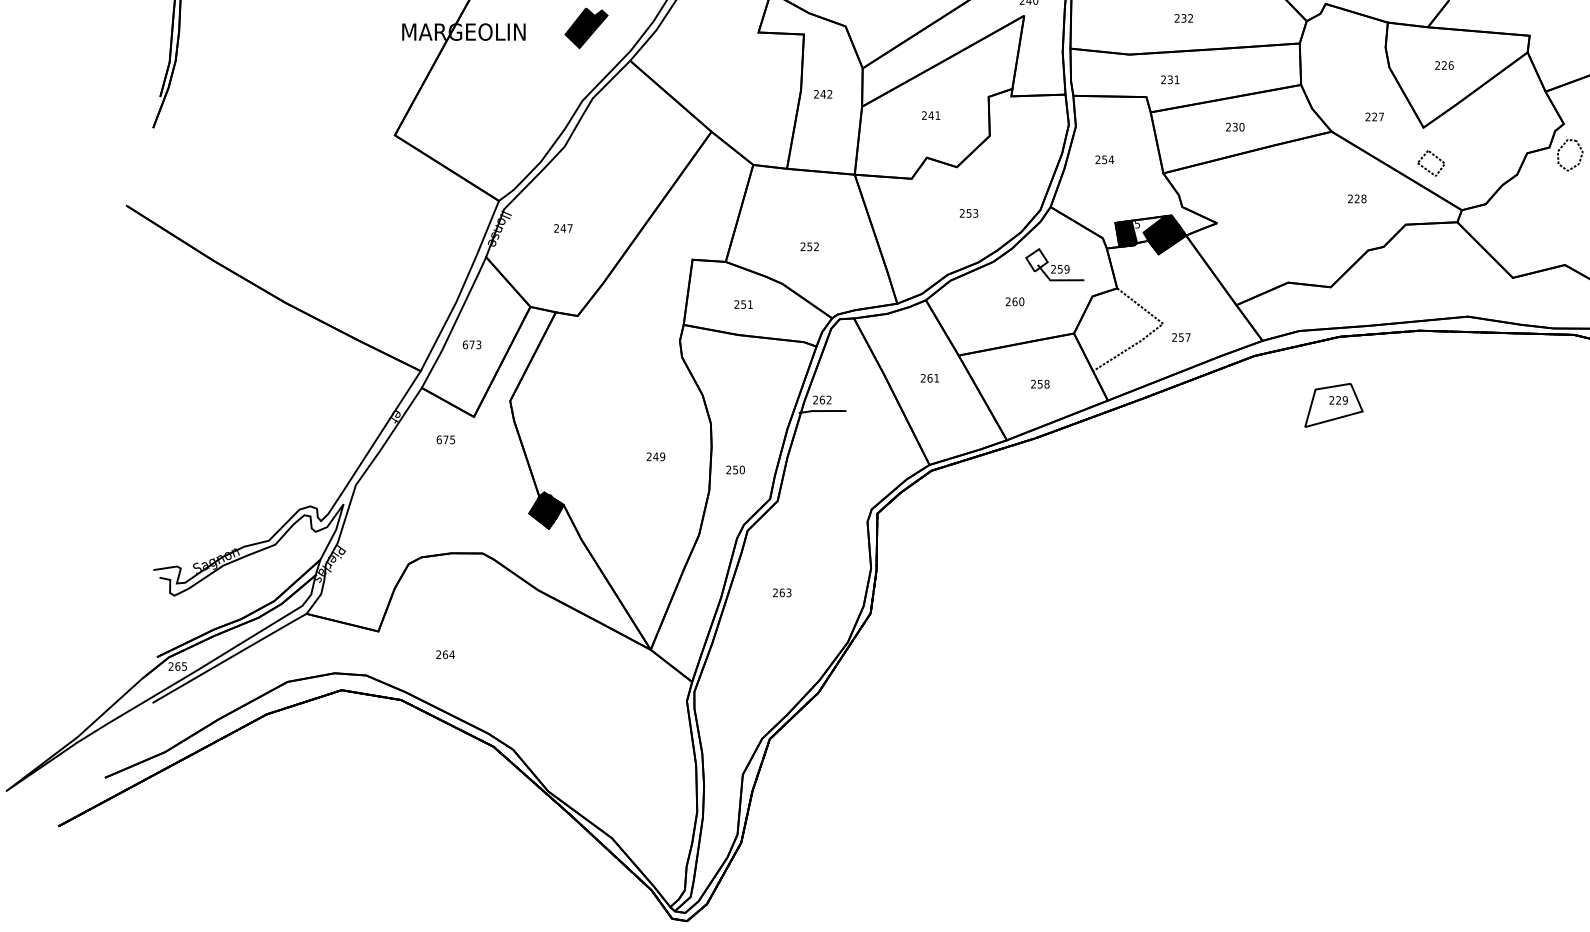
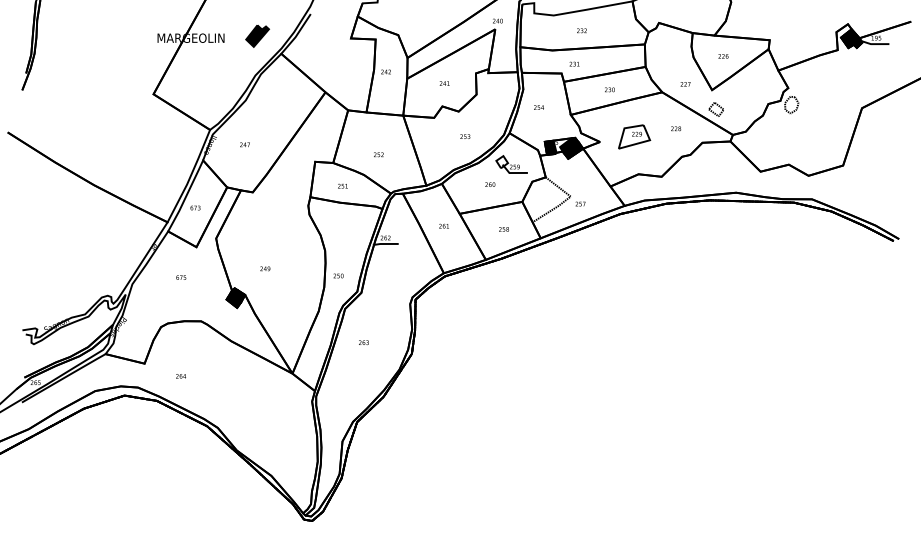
part: (1334, 404) -> (634, 136), moved
text: (446, 439) -> (181, 277), moved
text: (656, 456) -> (265, 268), moved

